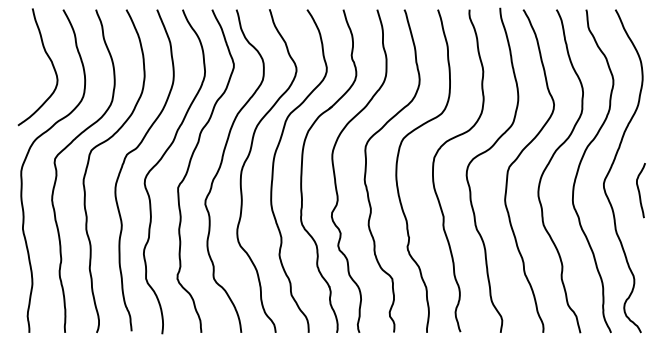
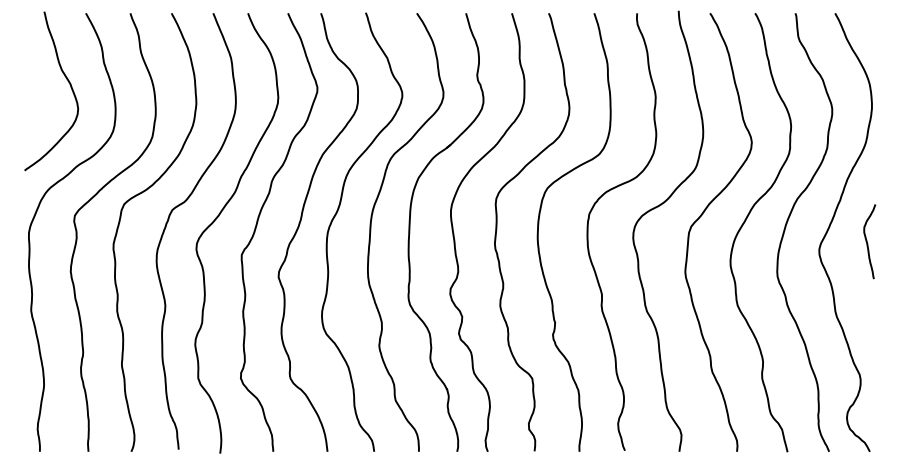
curve: (639, 190) -> (867, 241), moved

